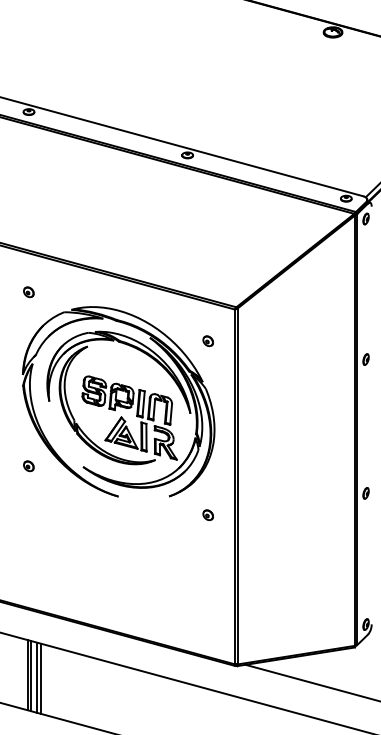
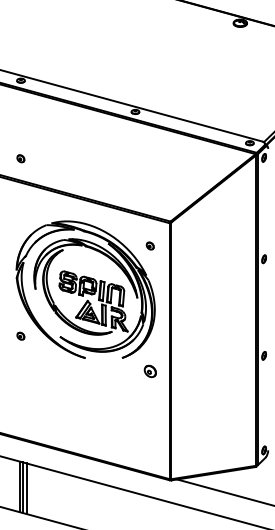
part: (28, 292) -> (20, 158), moved
part: (207, 515) -> (149, 371), size x1.6
line: (40, 678) -> (29, 489), removed

